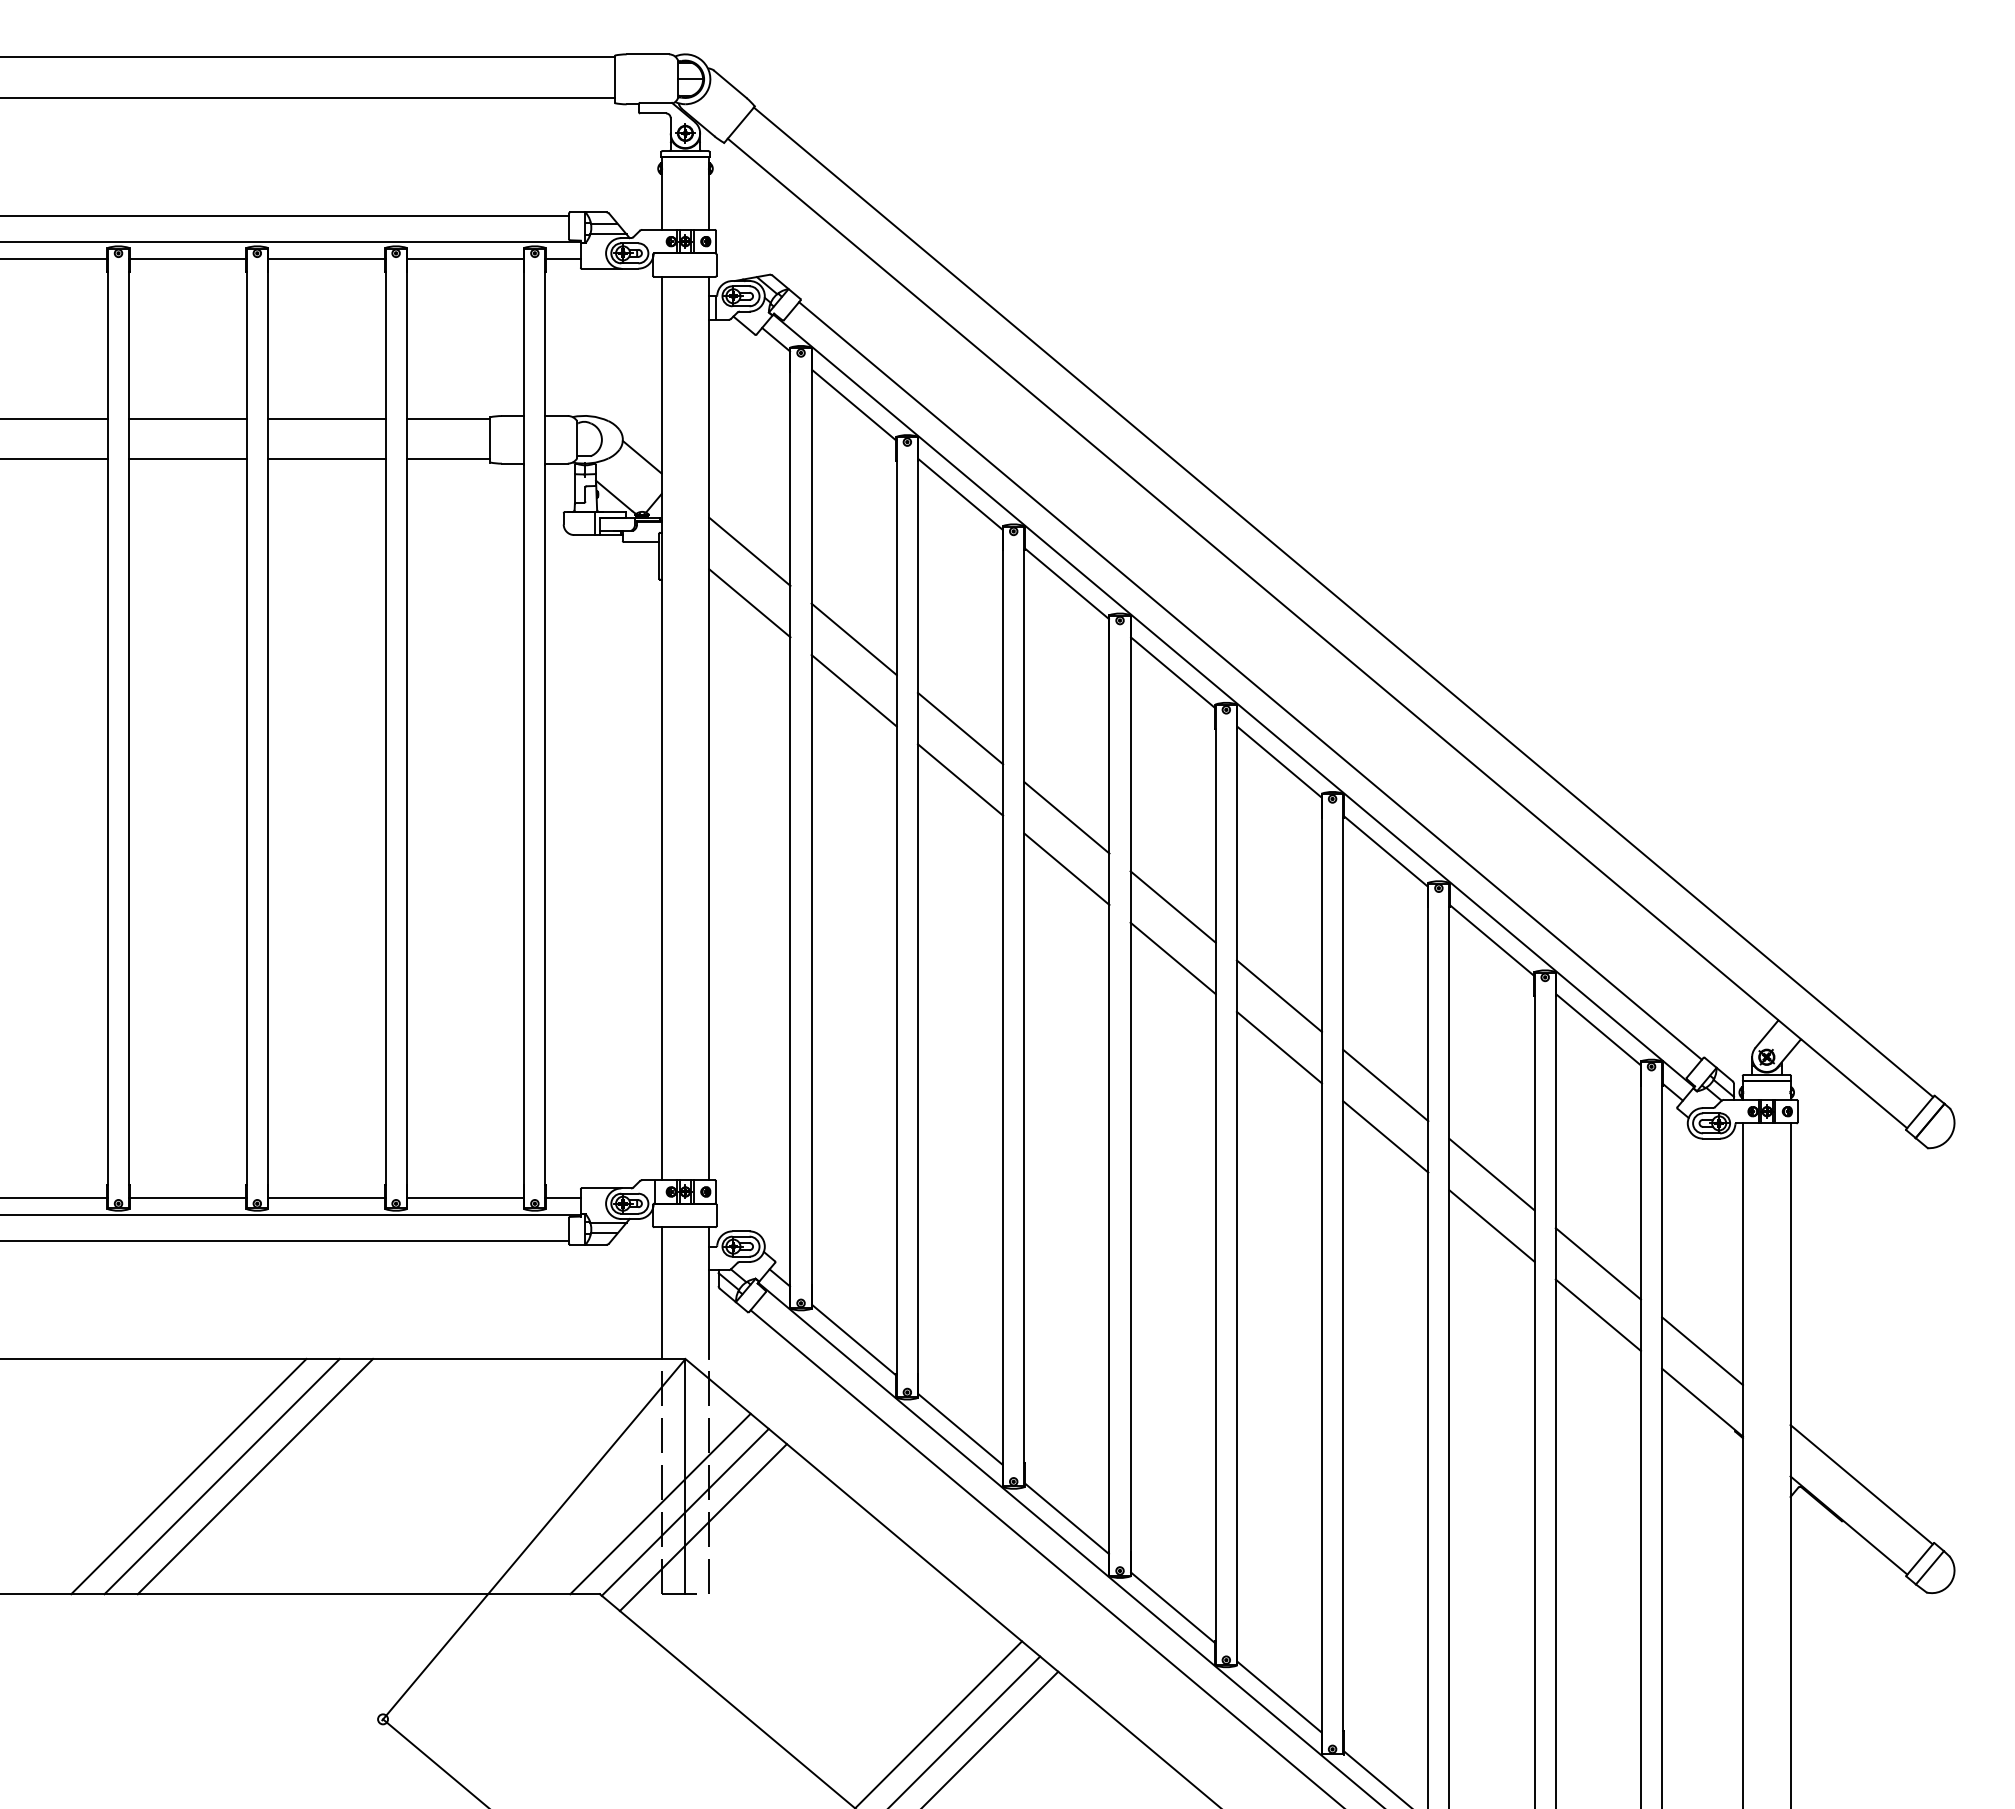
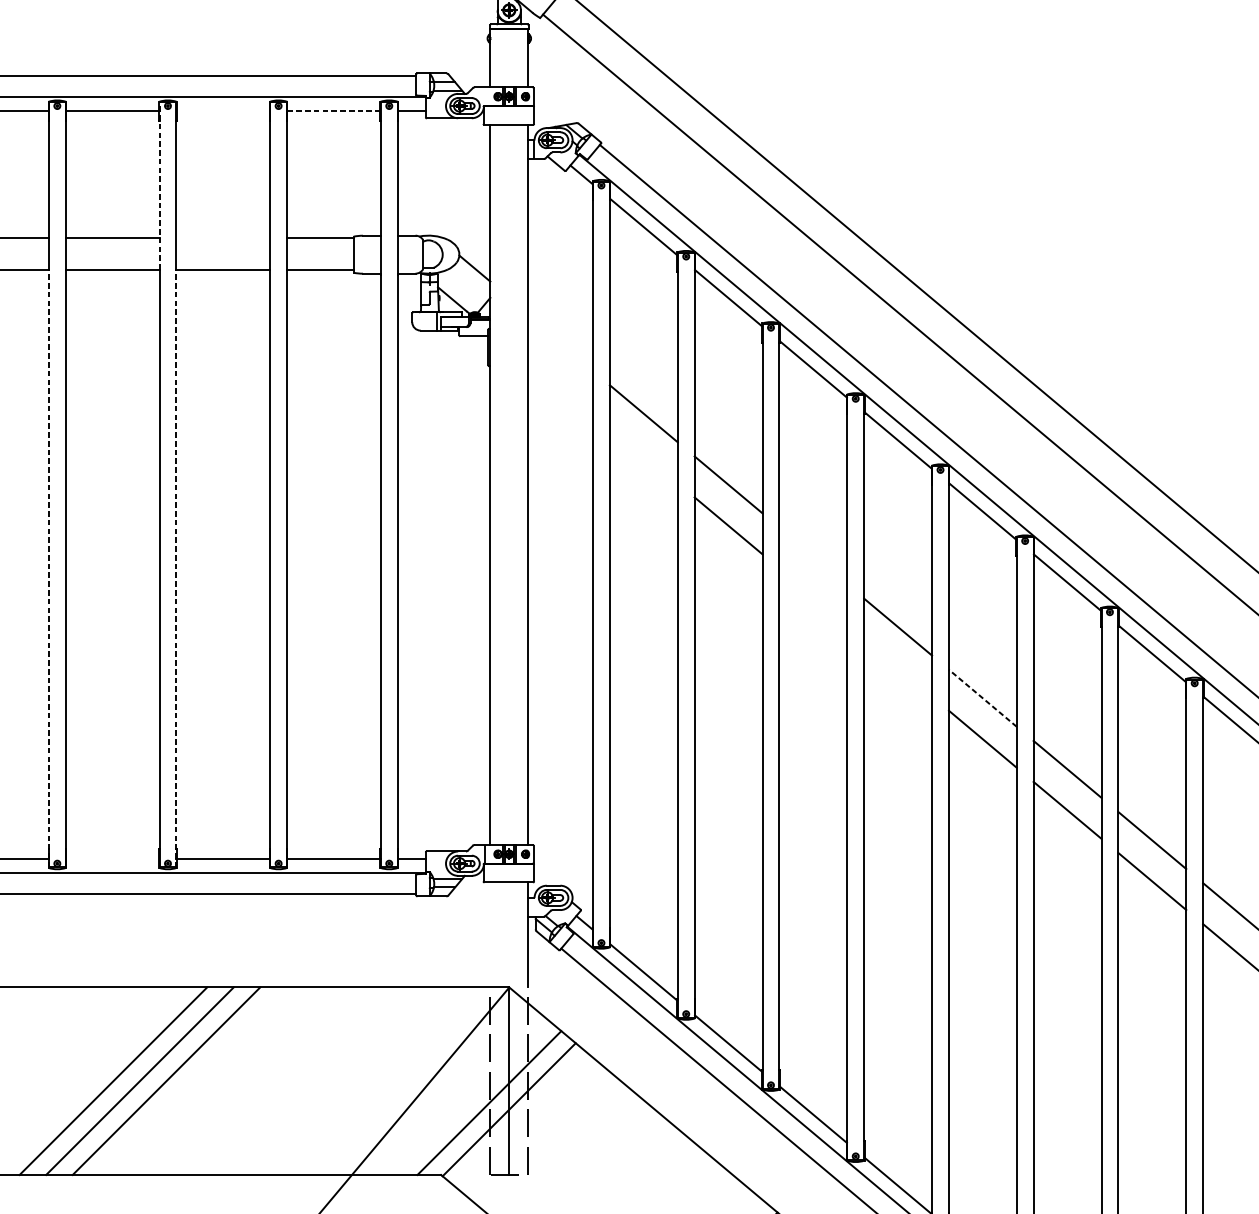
line: (326, 259) -> (223, 110), removed
line: (465, 259) -> (333, 110), solid -> dashed
line: (246, 353) -> (159, 185), solid -> dashed
line: (326, 419) -> (223, 238), removed
line: (749, 551) -> (560, 343), removed
line: (749, 603) -> (560, 385), removed
line: (853, 690) -> (643, 454), removed
line: (1066, 817) -> (813, 555), removed
line: (107, 833) -> (48, 568), solid -> dashed
line: (267, 833) -> (176, 568), solid -> dashed
line: (1066, 868) -> (813, 596), removed
line: (1172, 958) -> (897, 668), removed
line: (1279, 996) -> (982, 698), solid -> dashed
line: (187, 1197) -> (112, 858), removed
line: (661, 1292) -> (490, 934), removed
line: (702, 1527) -> (522, 1121), removed

